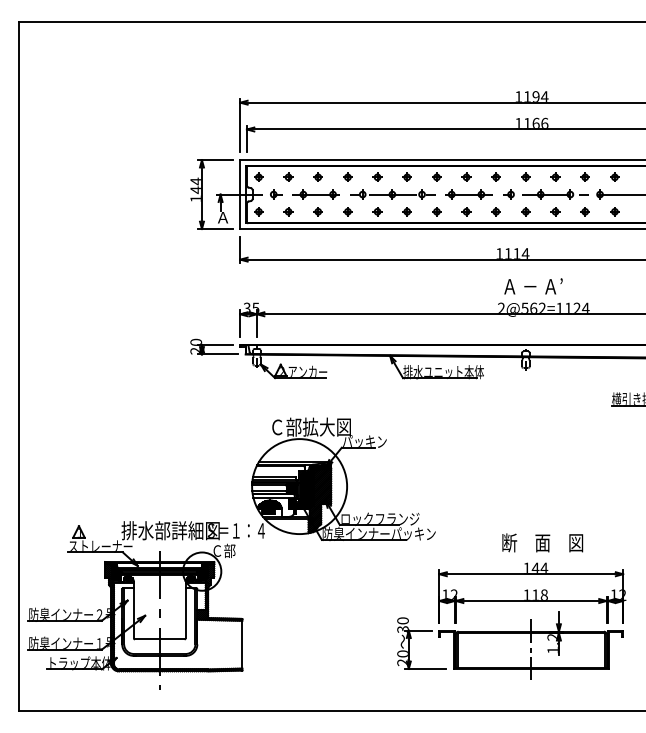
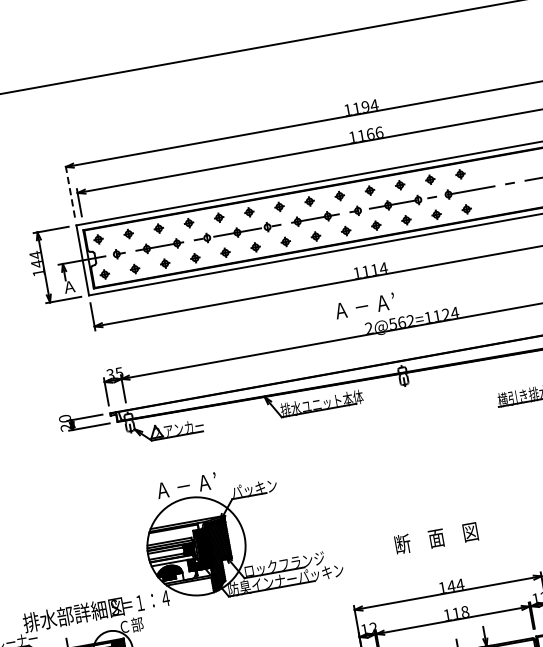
line: (240, 125) -> (70, 190), solid -> dashed
text: (533, 286) -> (365, 306), moved
text: (310, 426) -> (196, 483), Ｃ部拡大図 -> Ａ － Ａ’
text: (542, 542) -> (436, 537), moved

